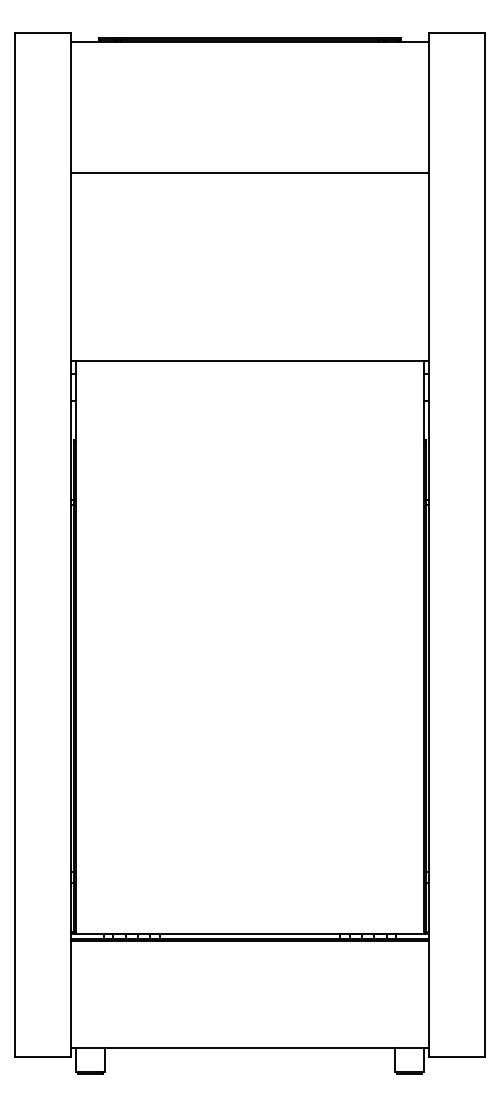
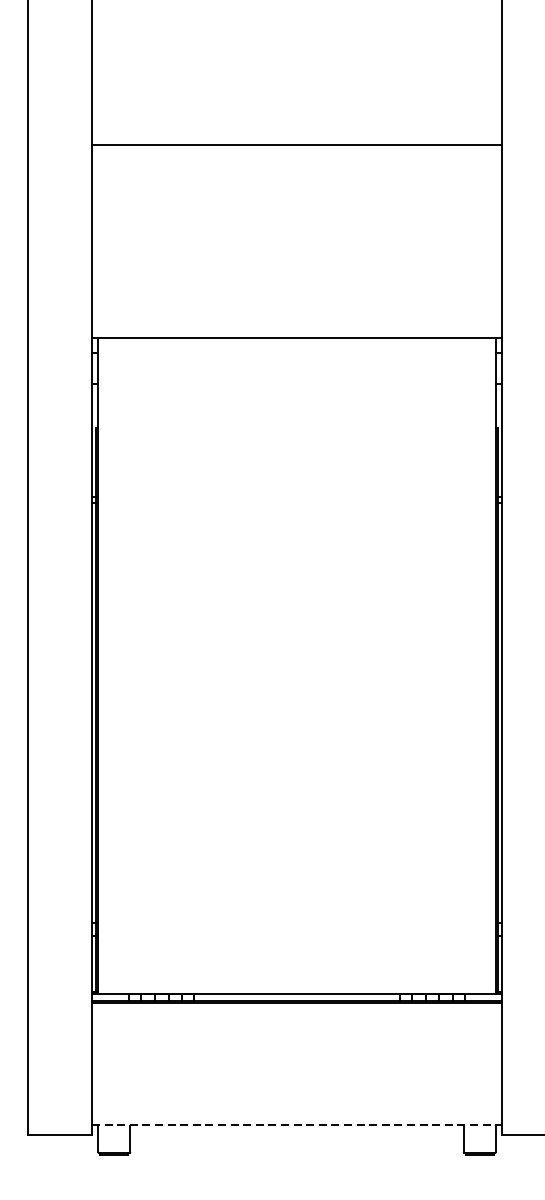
line: (249, 172) -> (296, 145), moved
line: (250, 1047) -> (297, 1124), solid -> dashed

